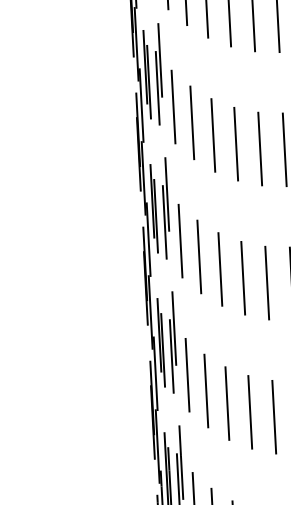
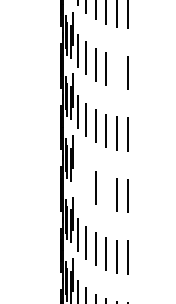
line: (259, 147) -> (116, 71), removed
line: (186, 374) -> (77, 173), removed
line: (207, 391) -> (86, 181), removed
line: (249, 412) -> (105, 192), removed

